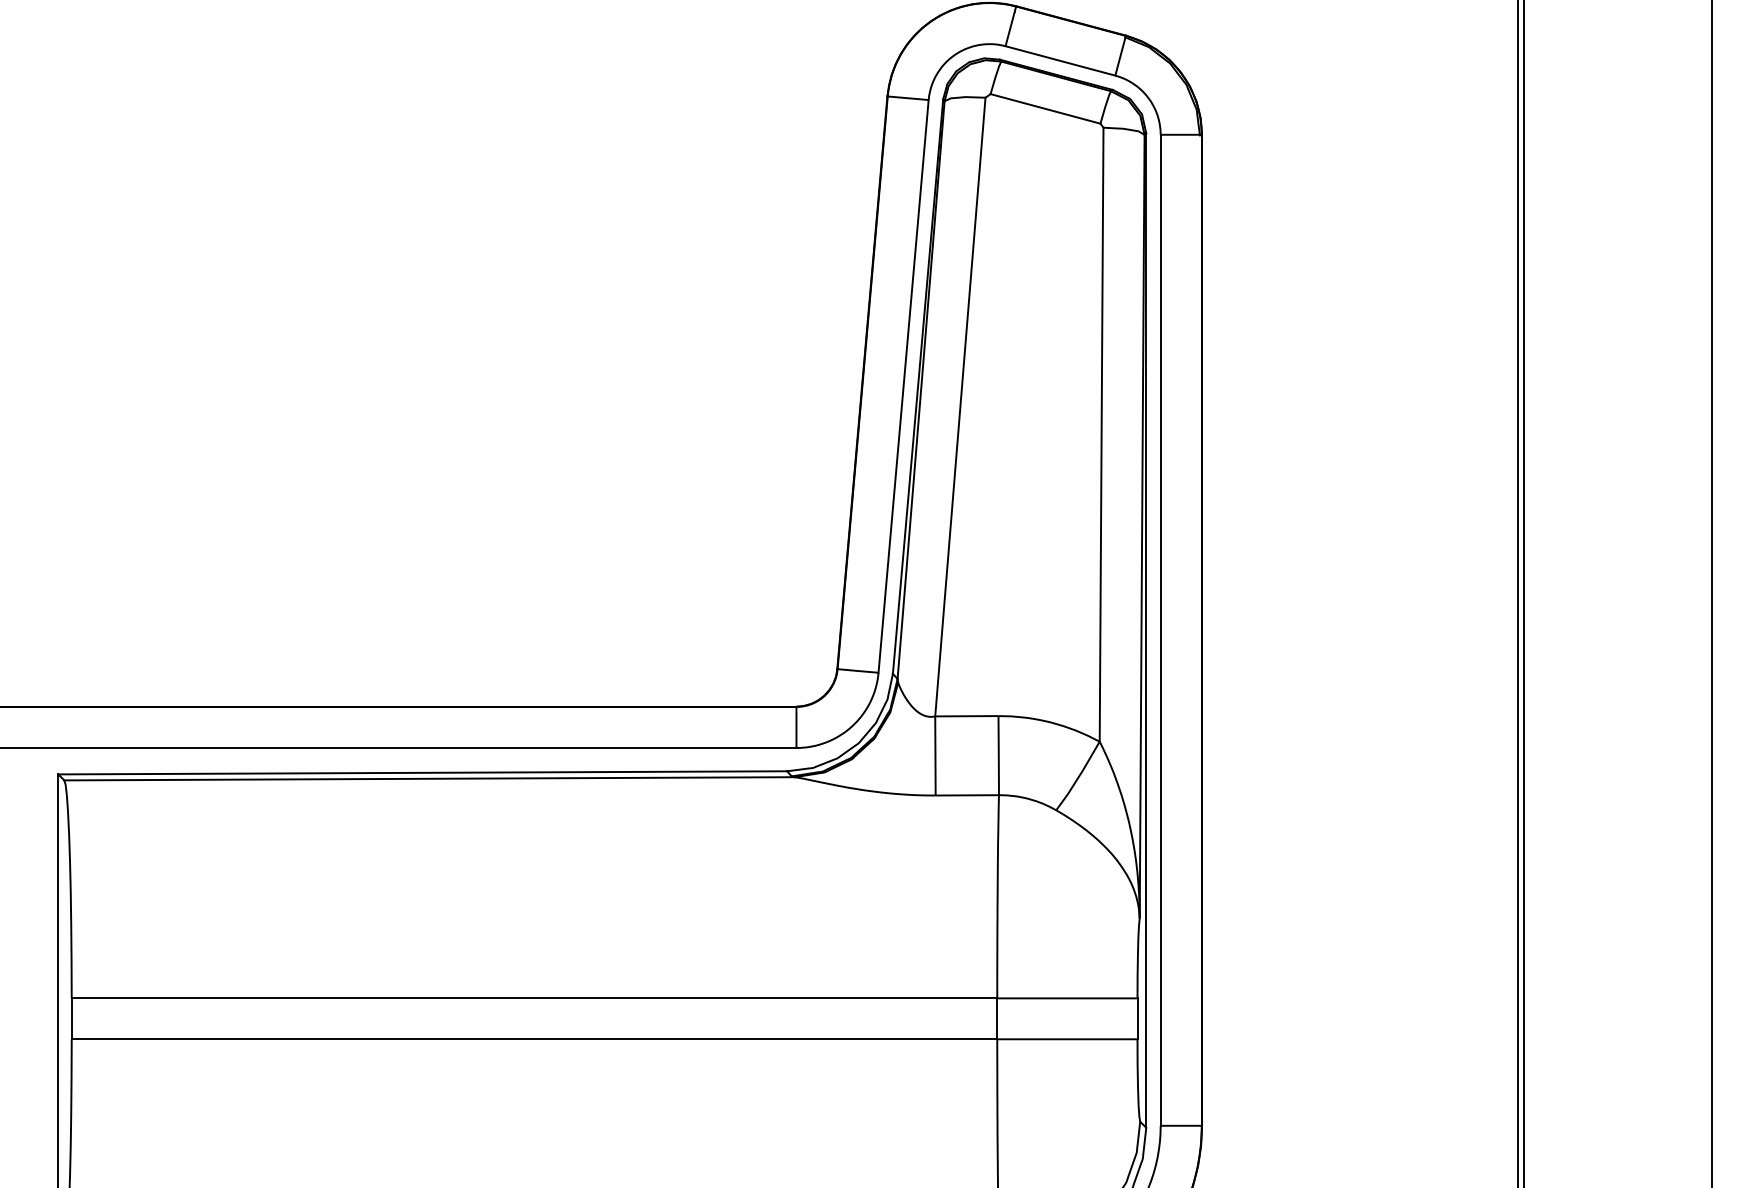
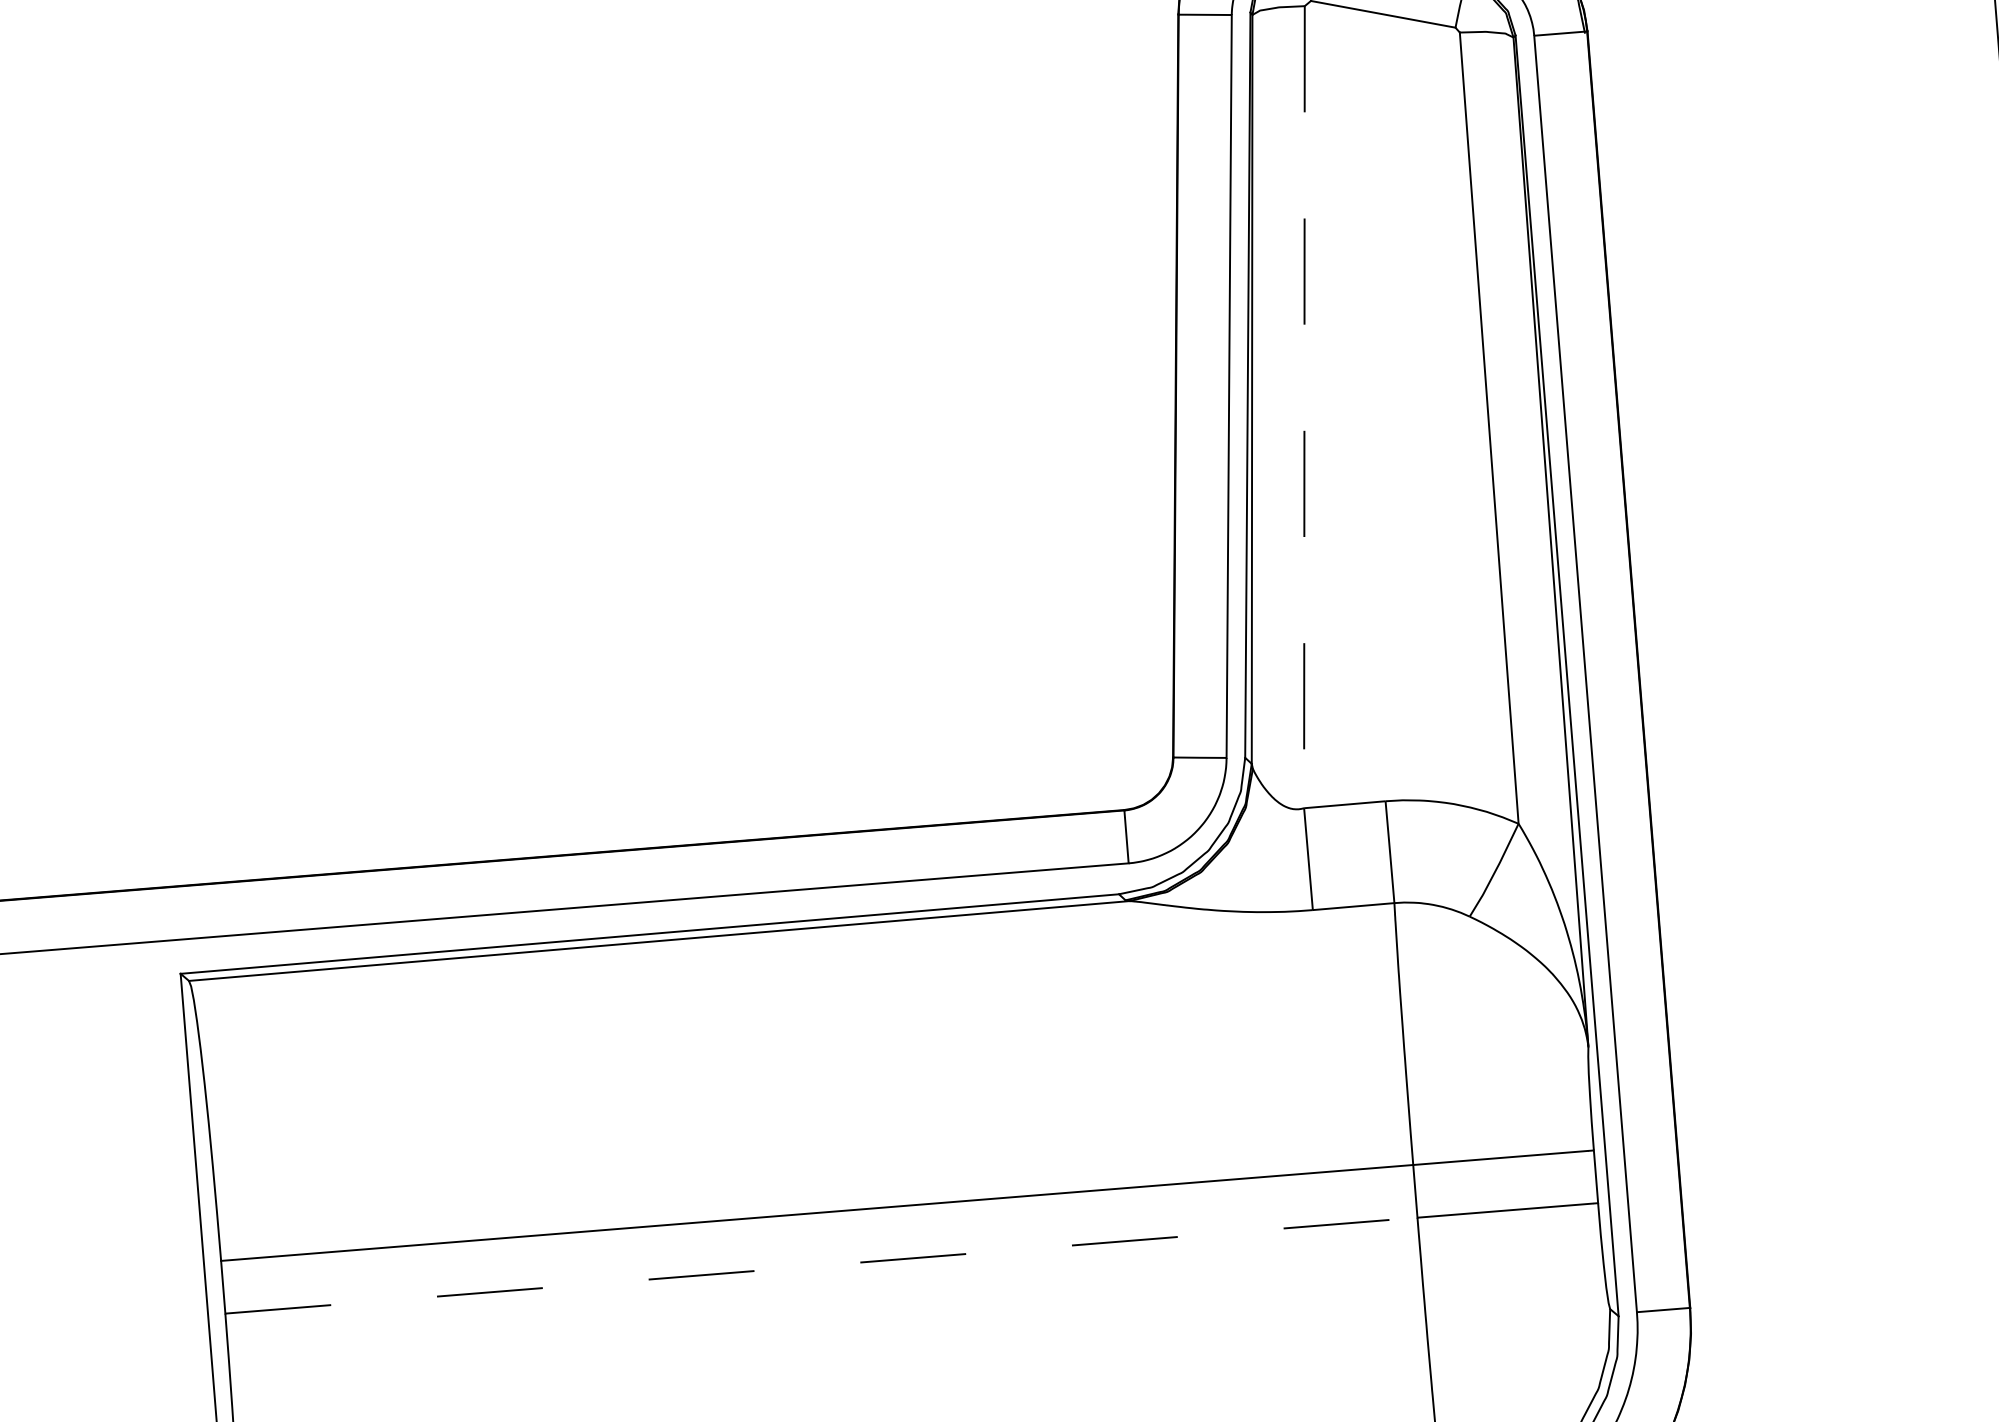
line: (960, 407) -> (1304, 407), solid -> dashed
line: (534, 1039) -> (821, 1265), solid -> dashed

